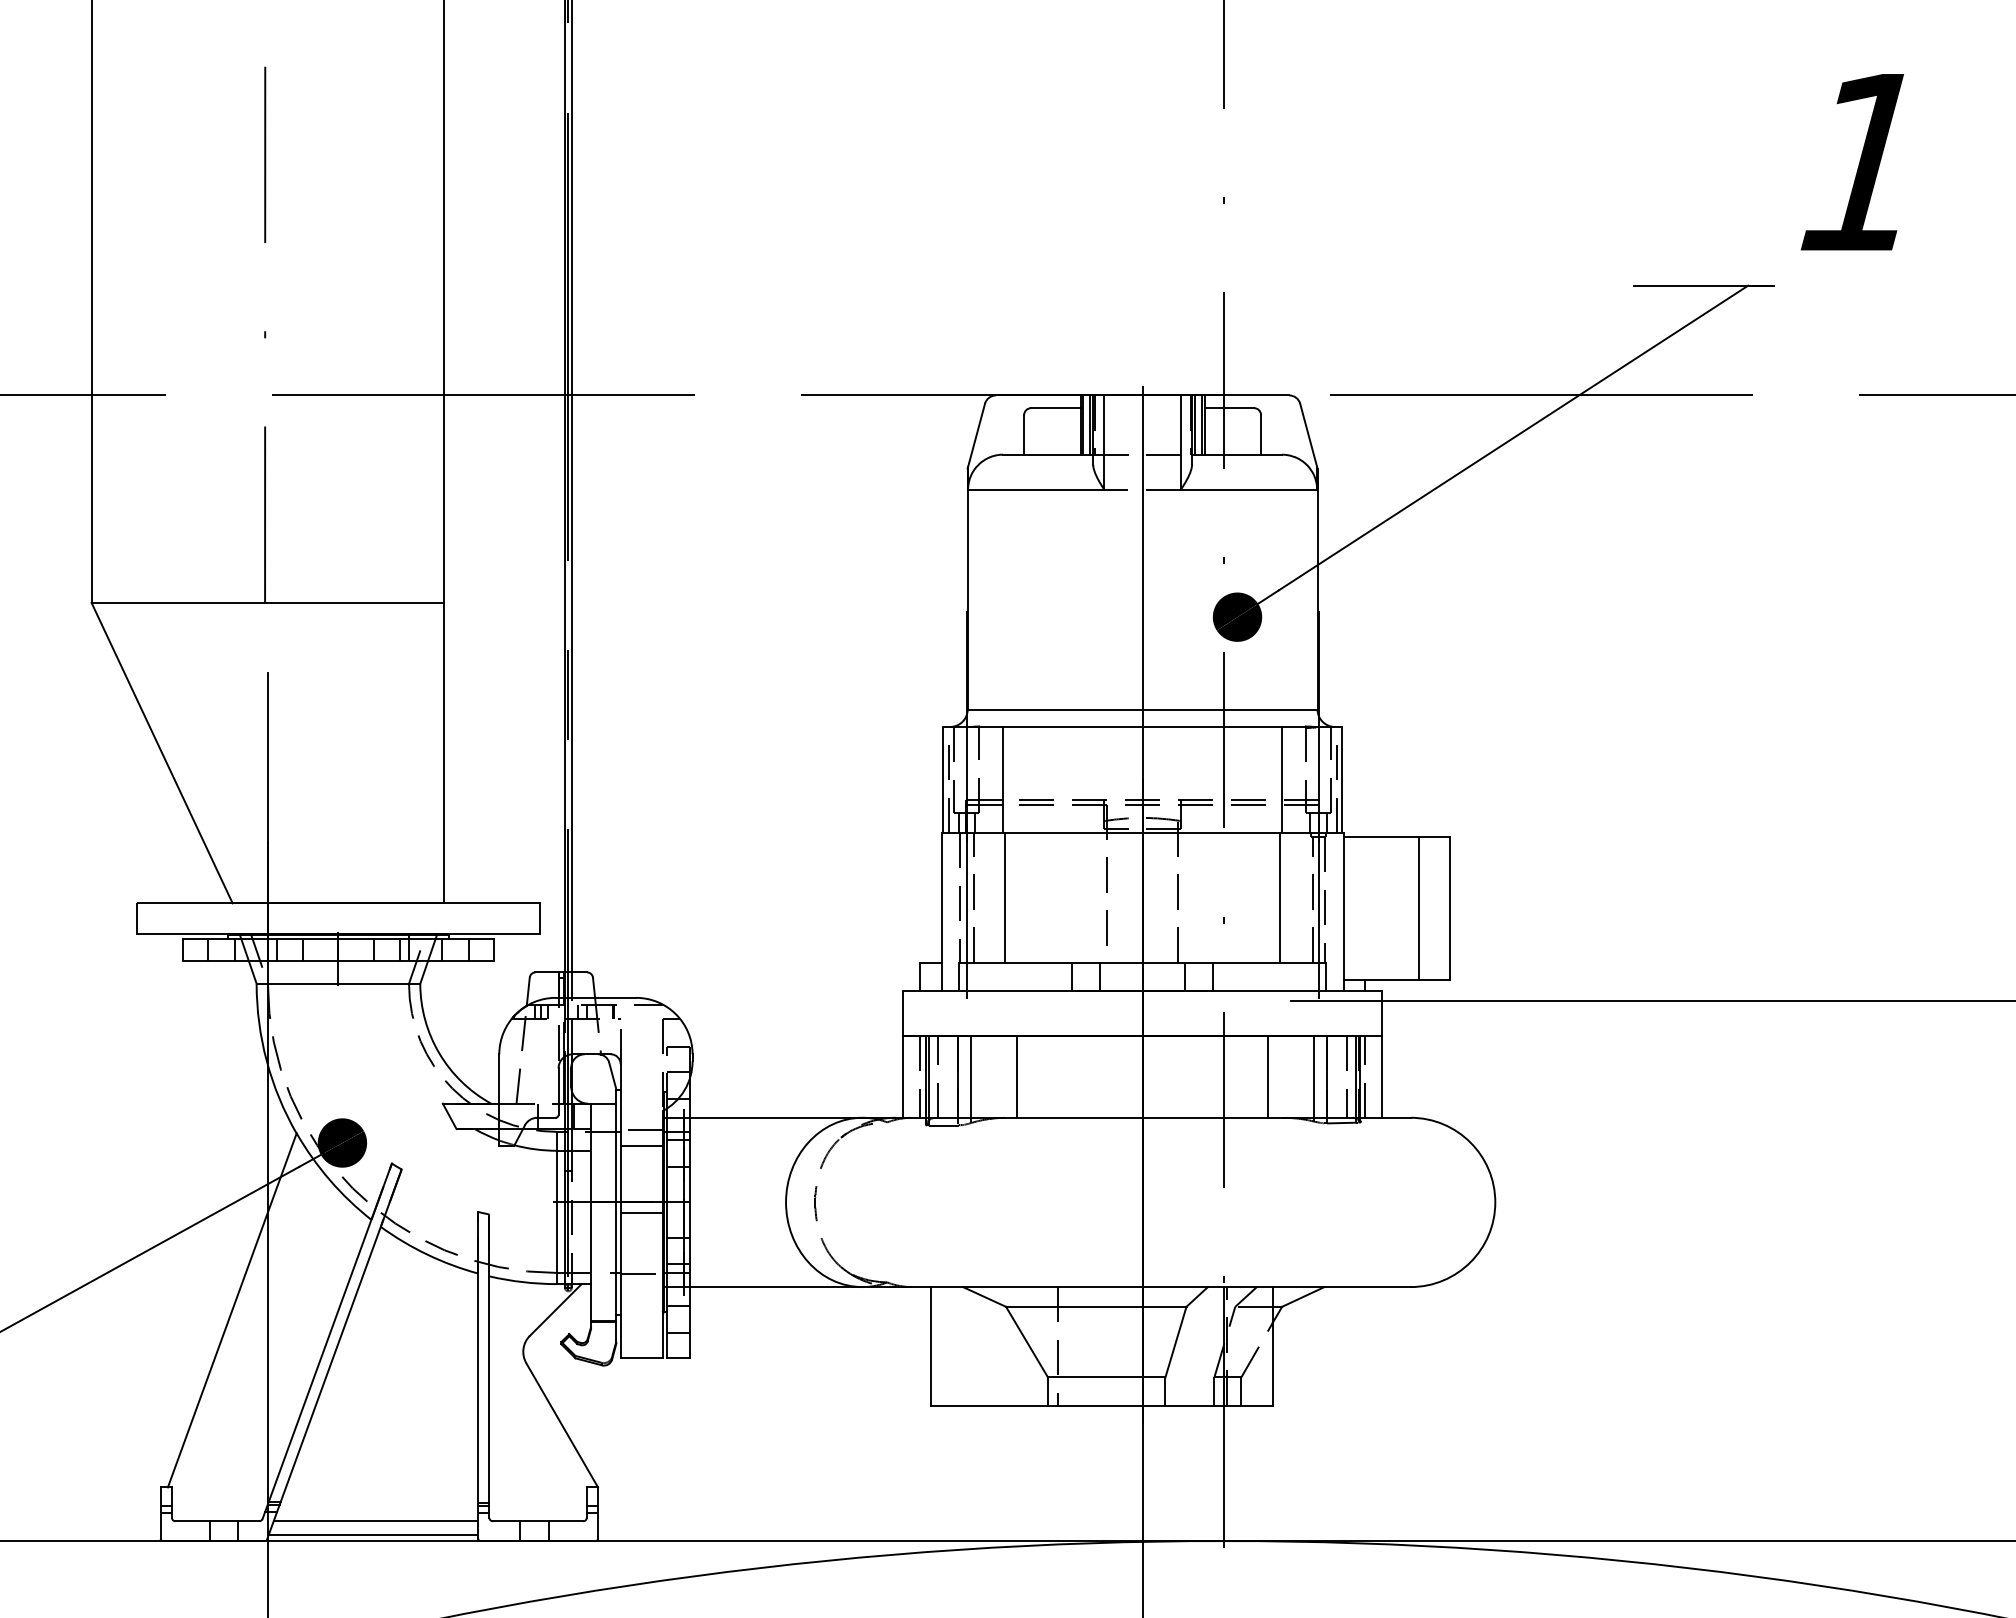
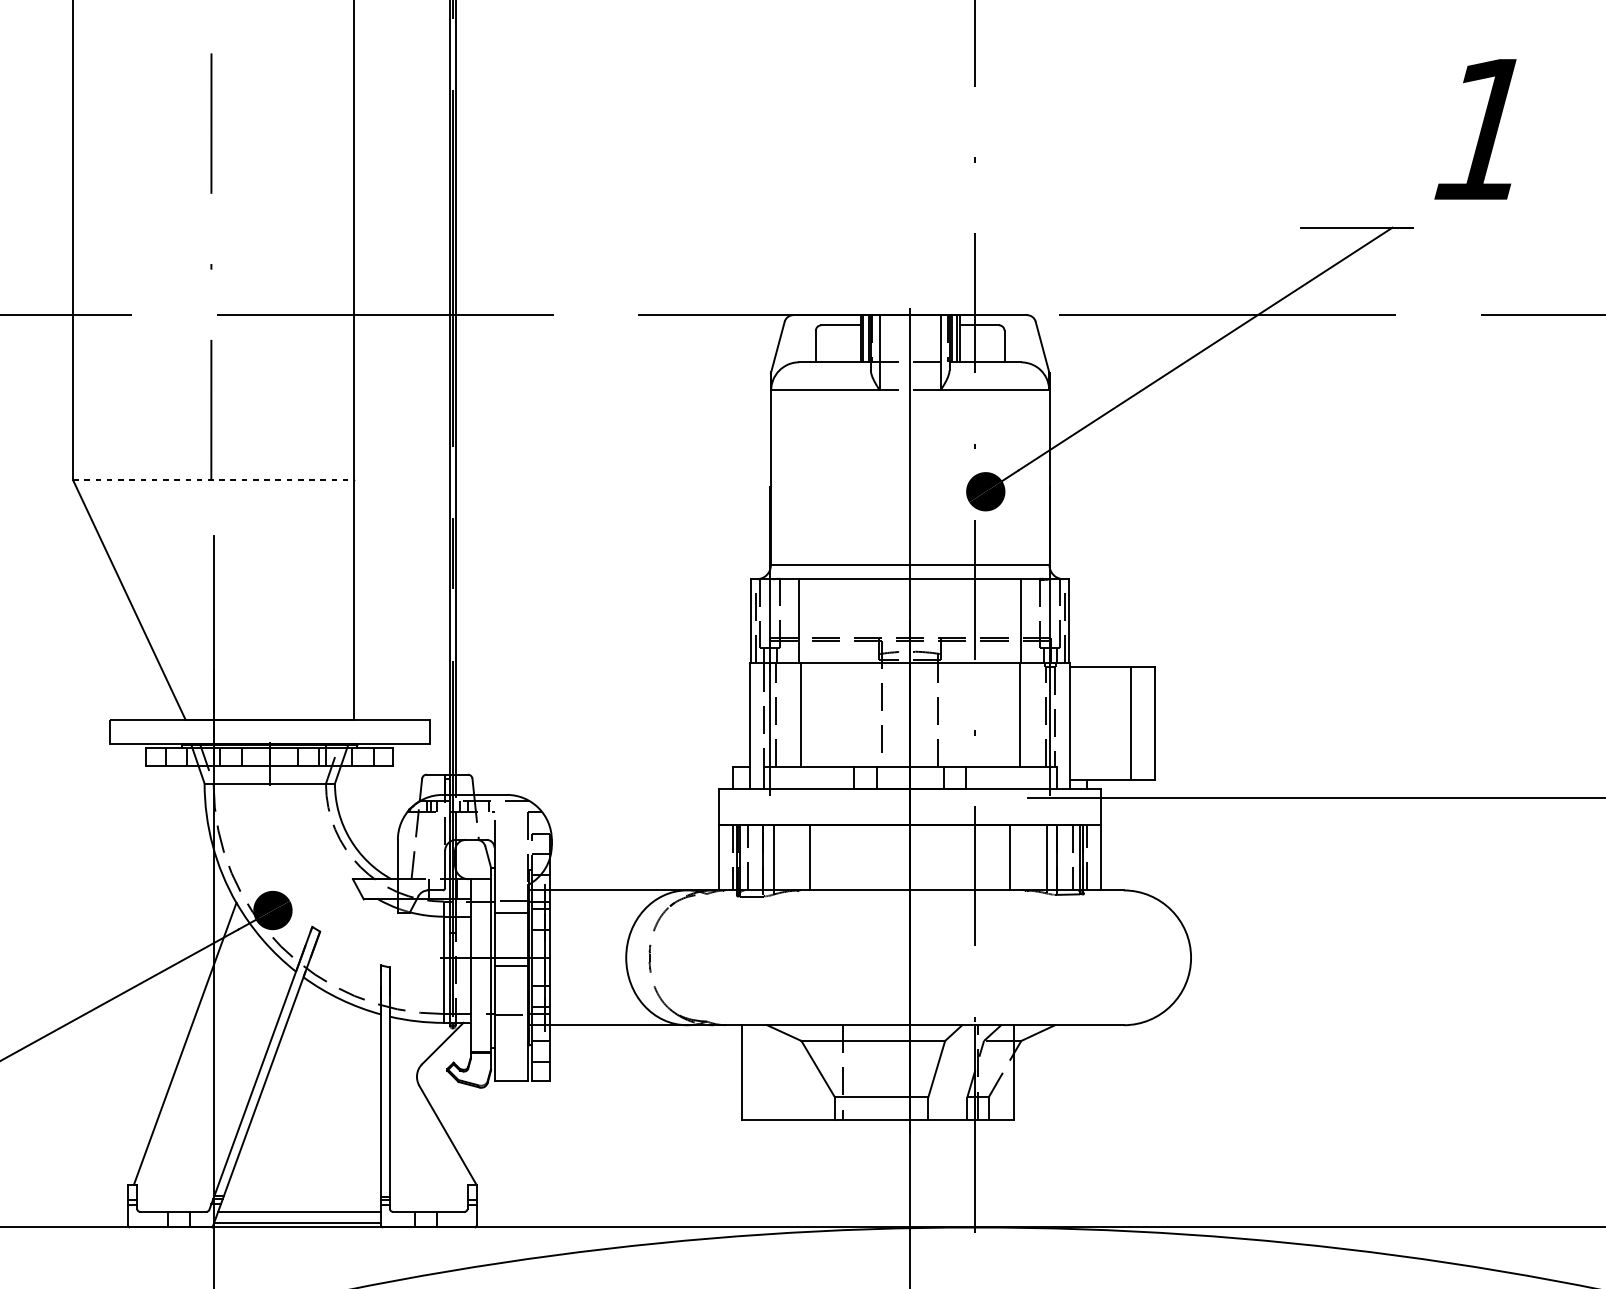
line: (268, 602) -> (214, 480), solid -> dashed

